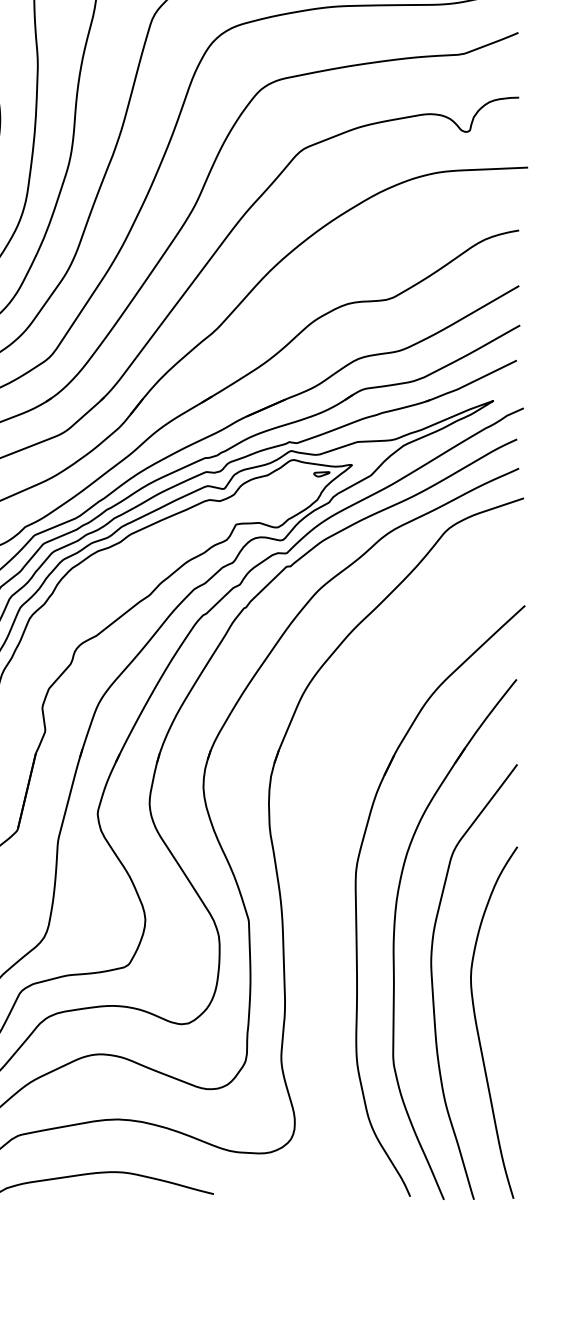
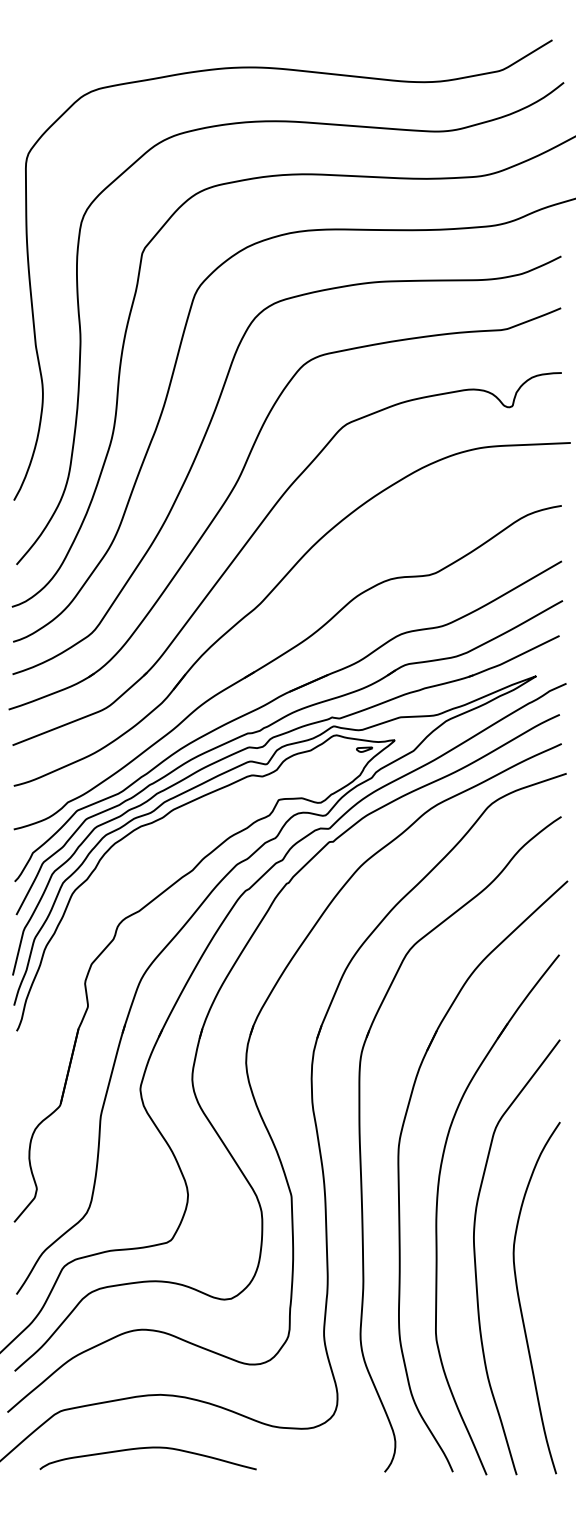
part: (318, 877) -> (361, 1152), added

